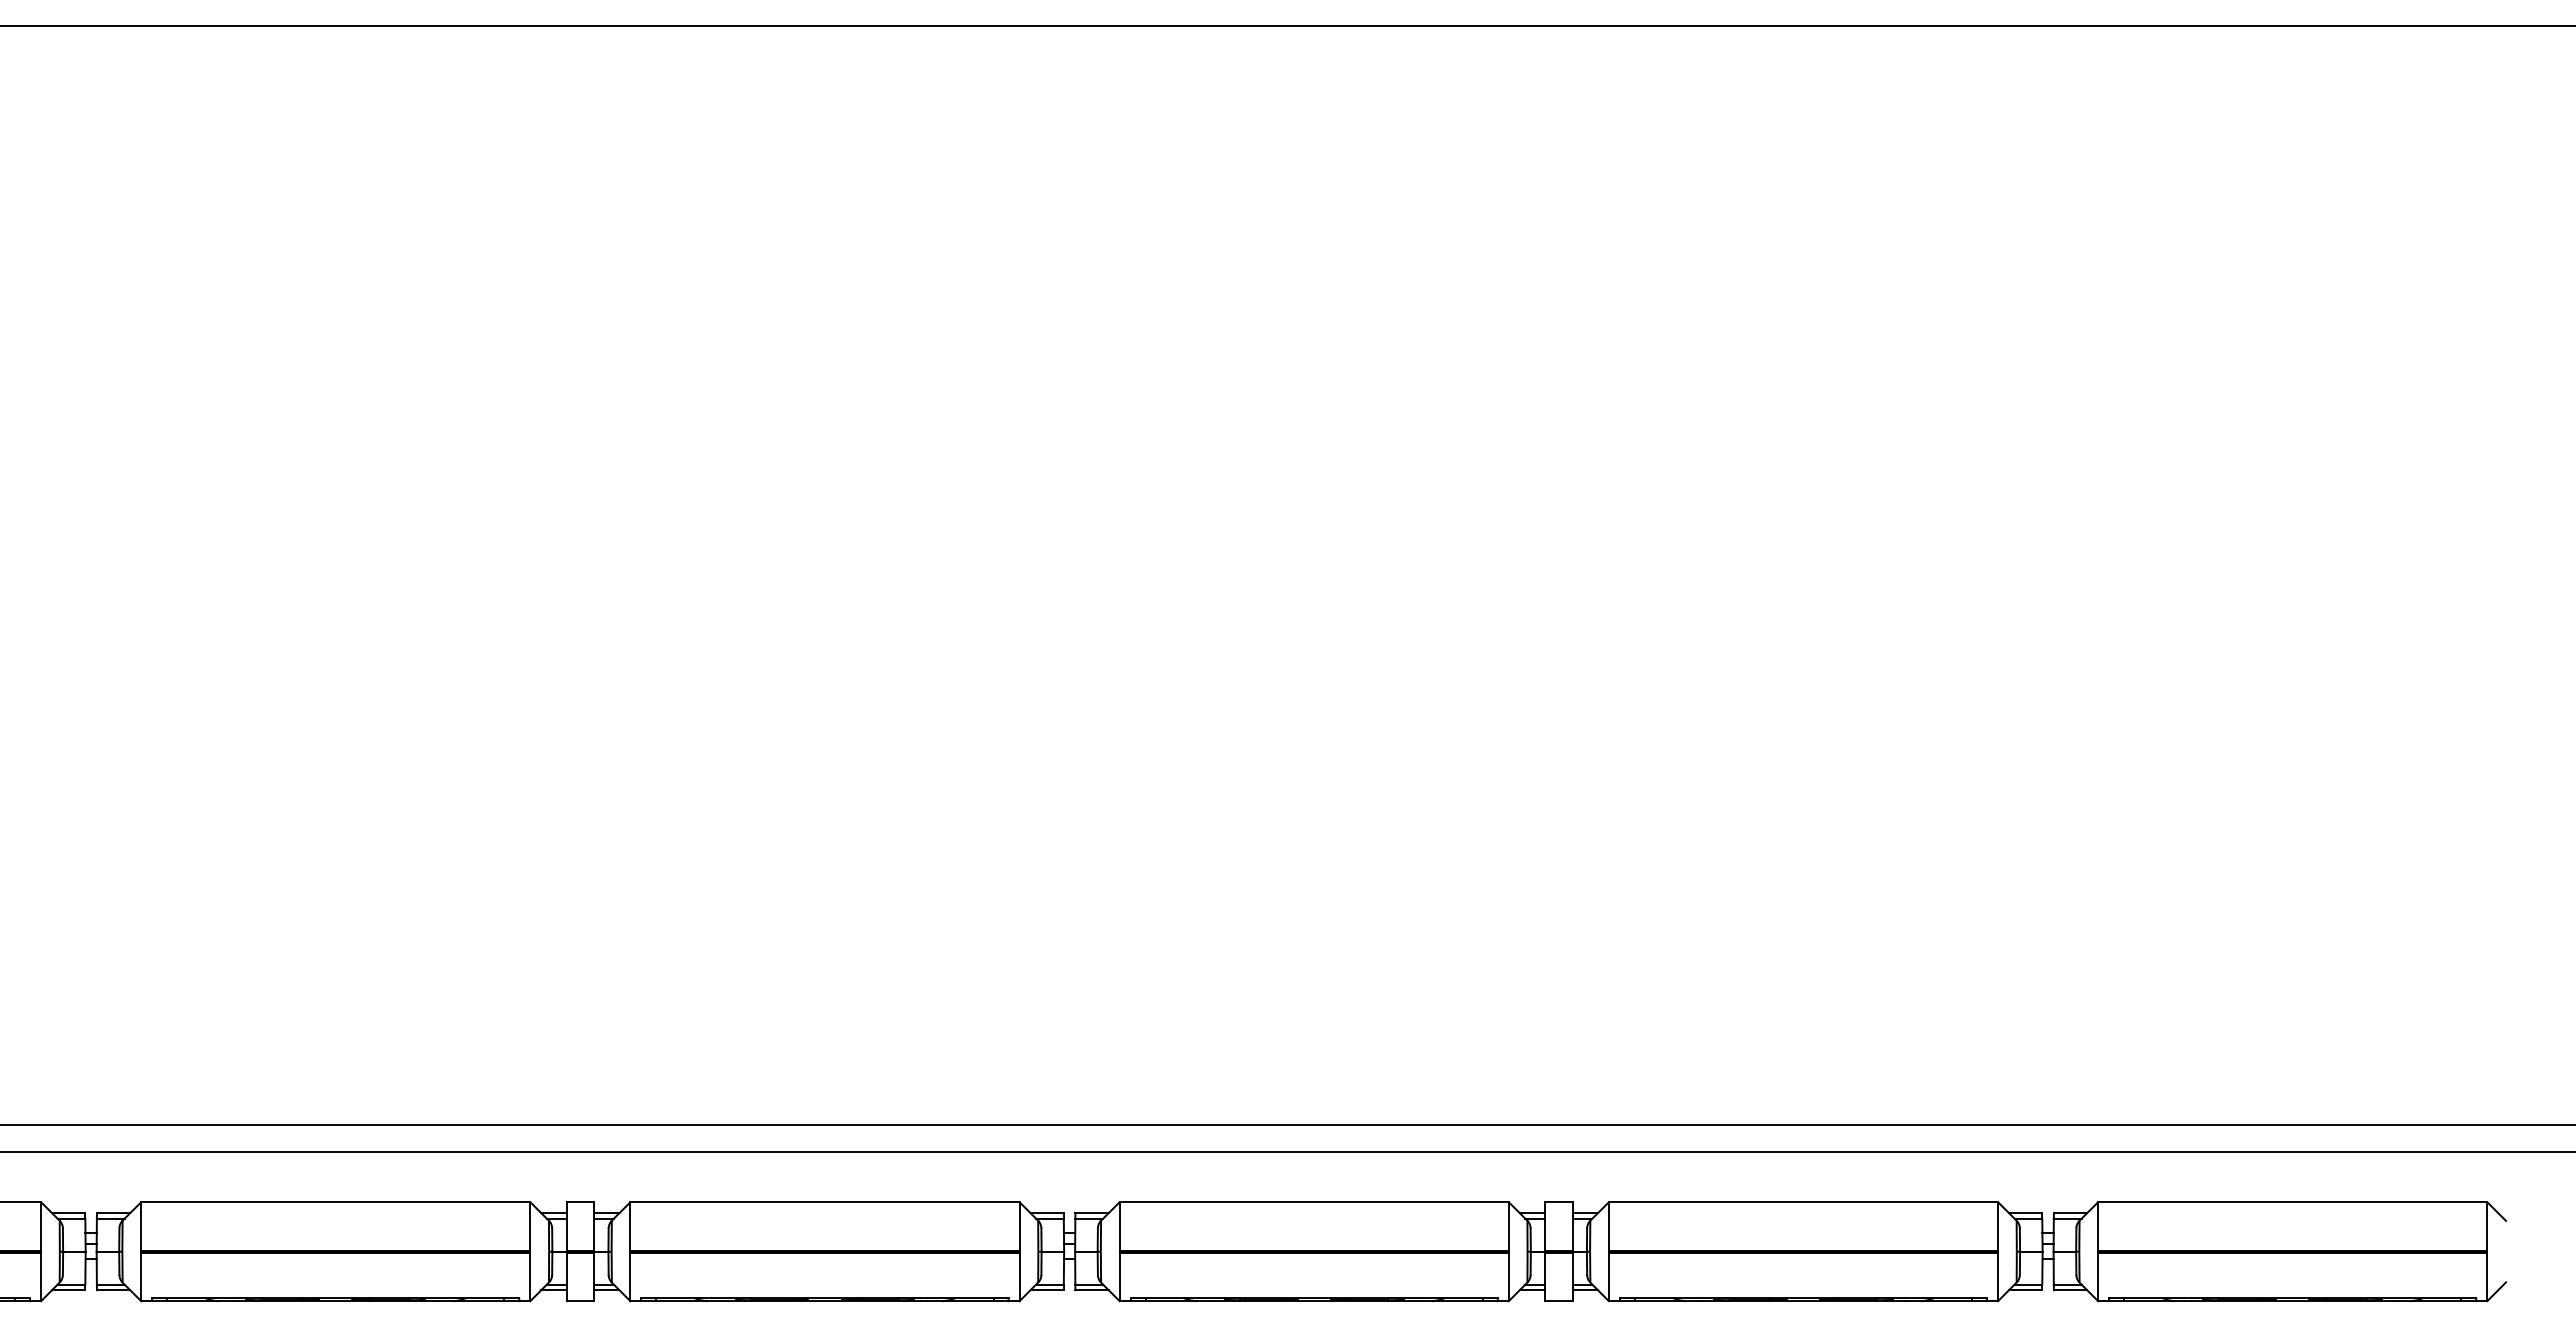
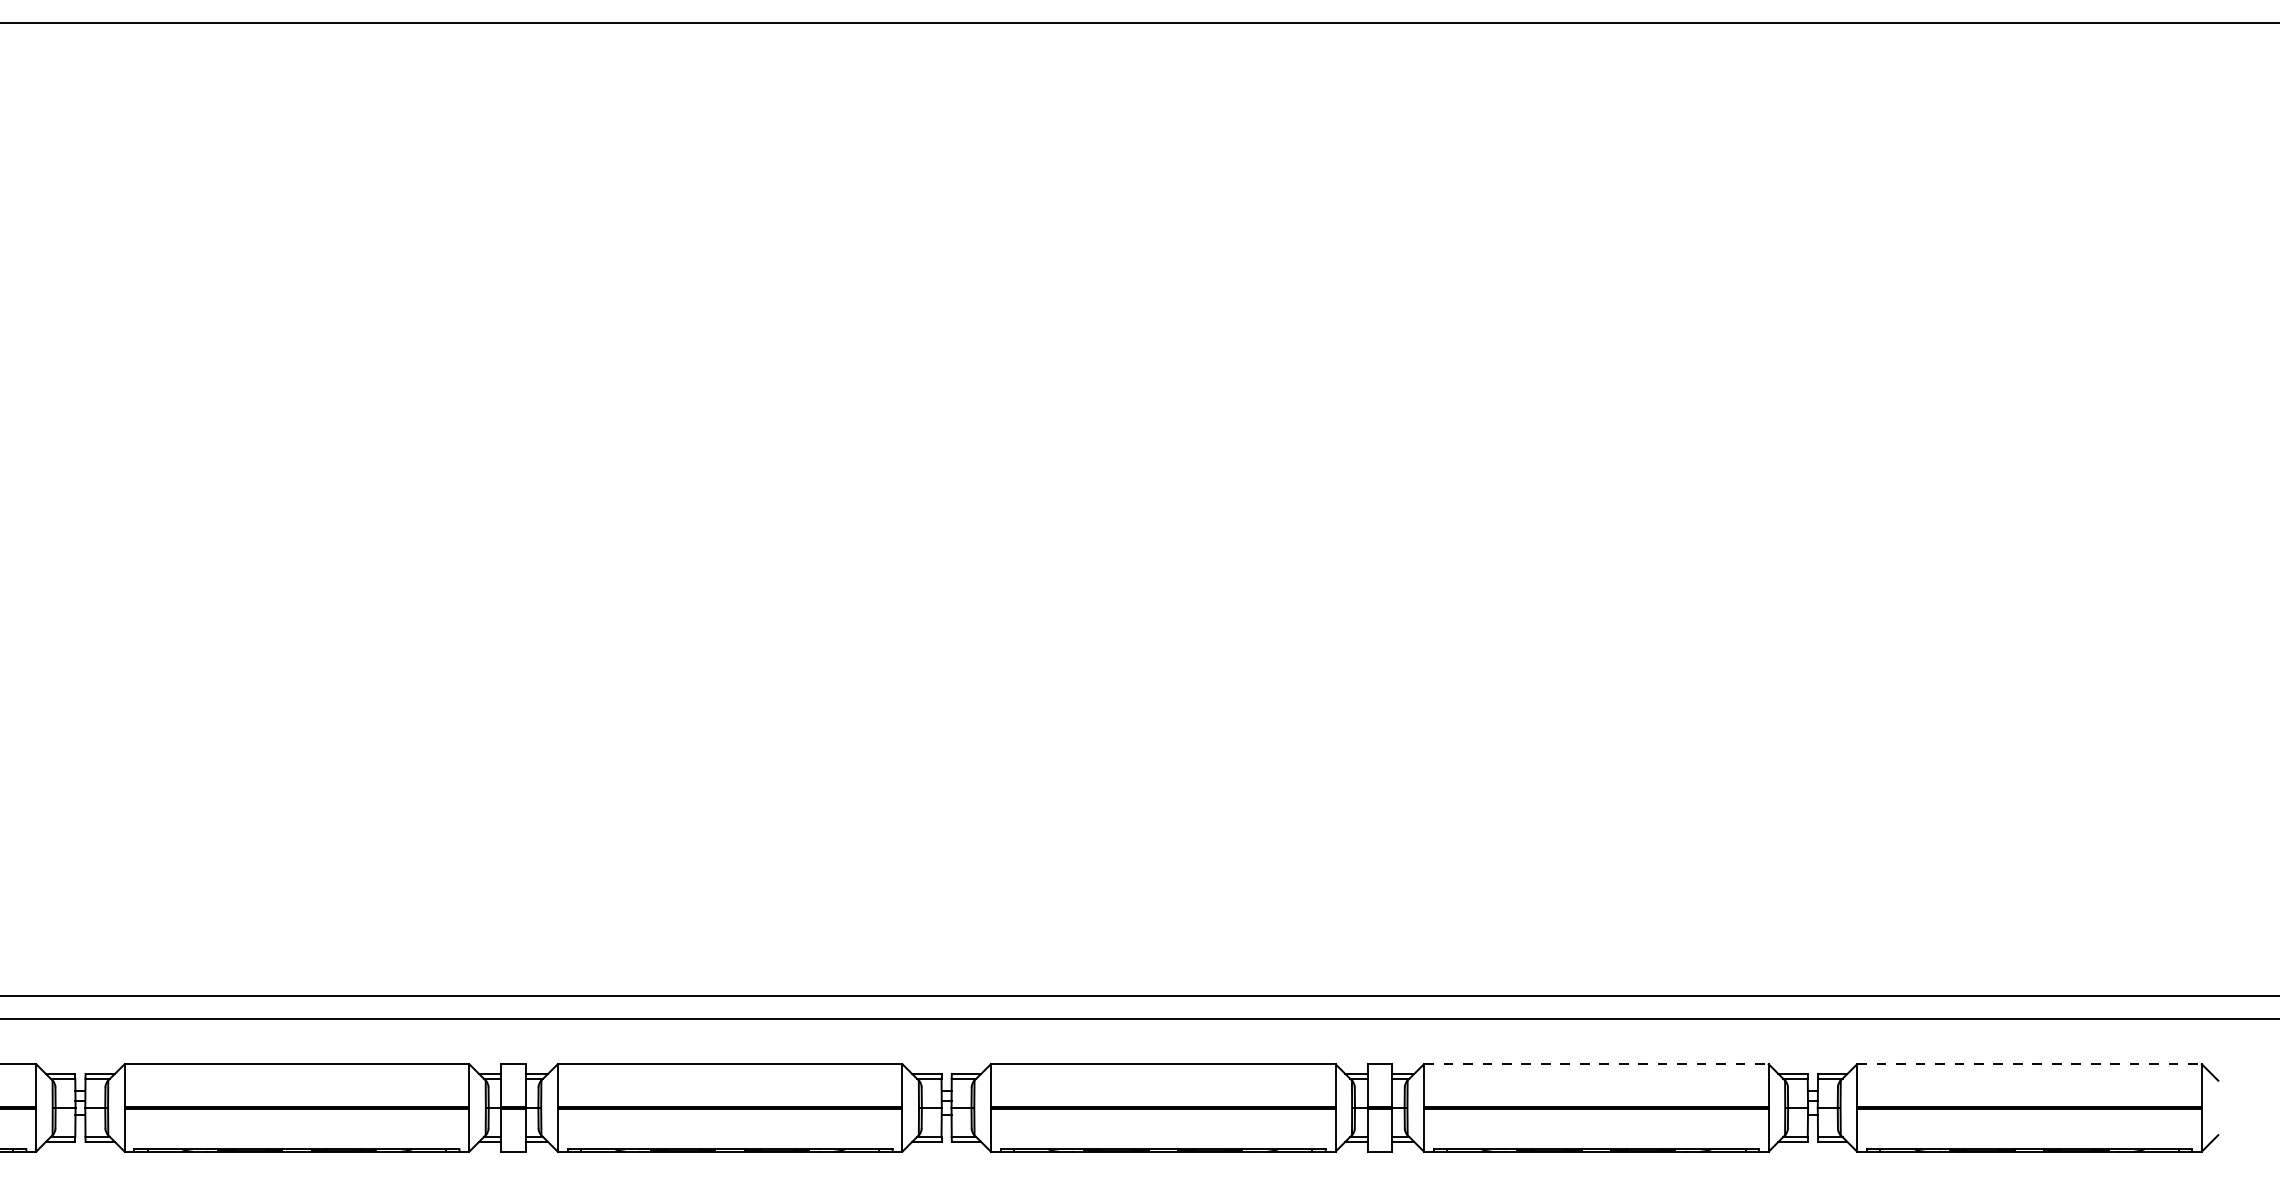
line: (1803, 1202) -> (1596, 1064), solid -> dashed
line: (2292, 1202) -> (2029, 1064), solid -> dashed

